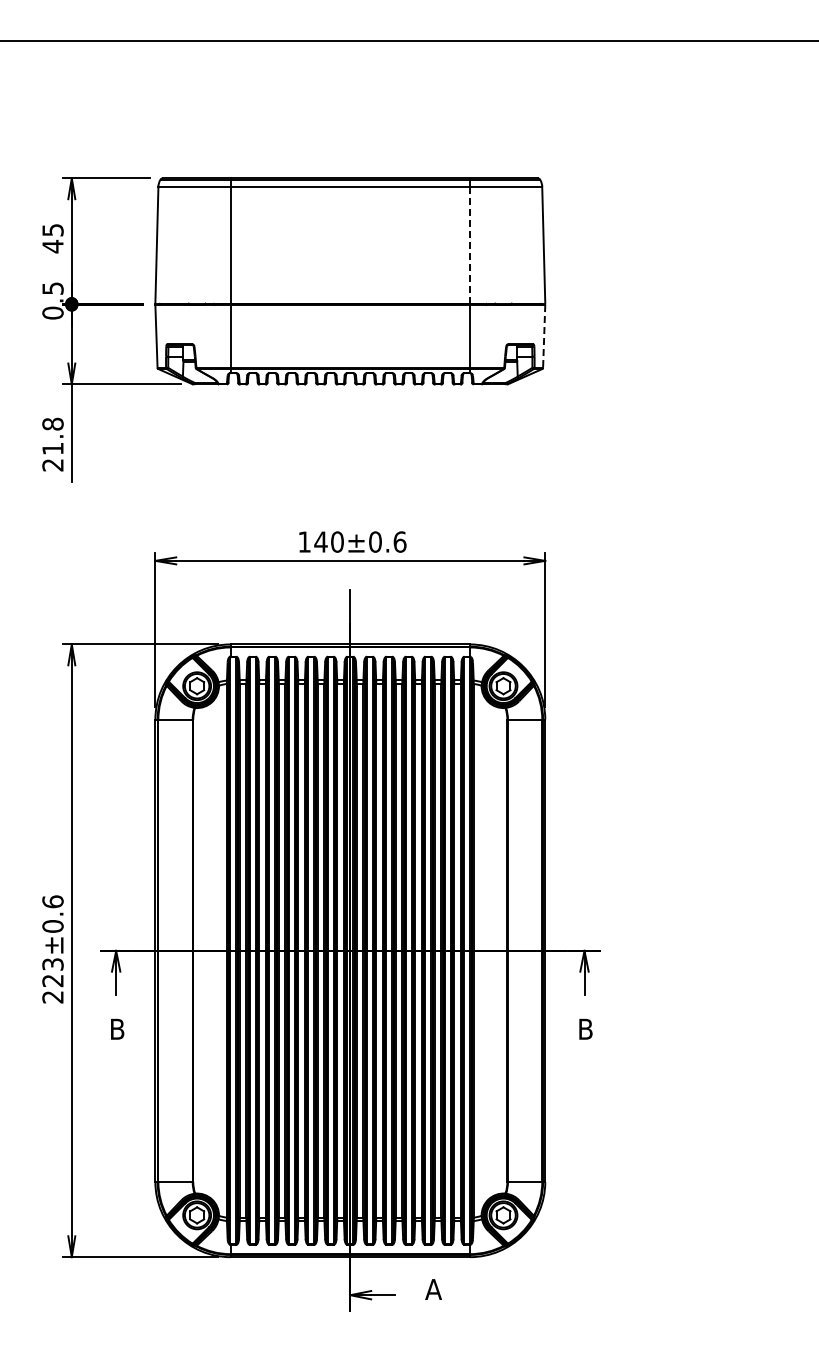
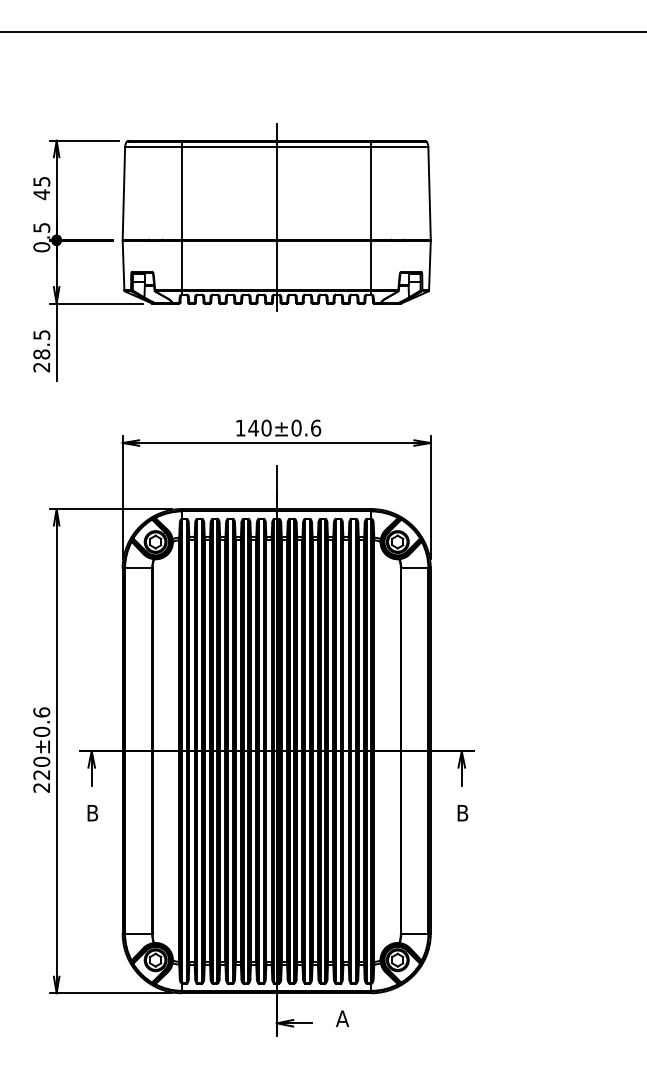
line: (470, 245) -> (371, 193), dashed -> solid
line: (350, 275) -> (276, 217), added
line: (544, 336) -> (430, 265), dashed -> solid
text: (52, 436) -> (41, 344), 21.8 -> 28.5
text: (52, 964) -> (41, 761), 223±0.6 -> 220±0.6

